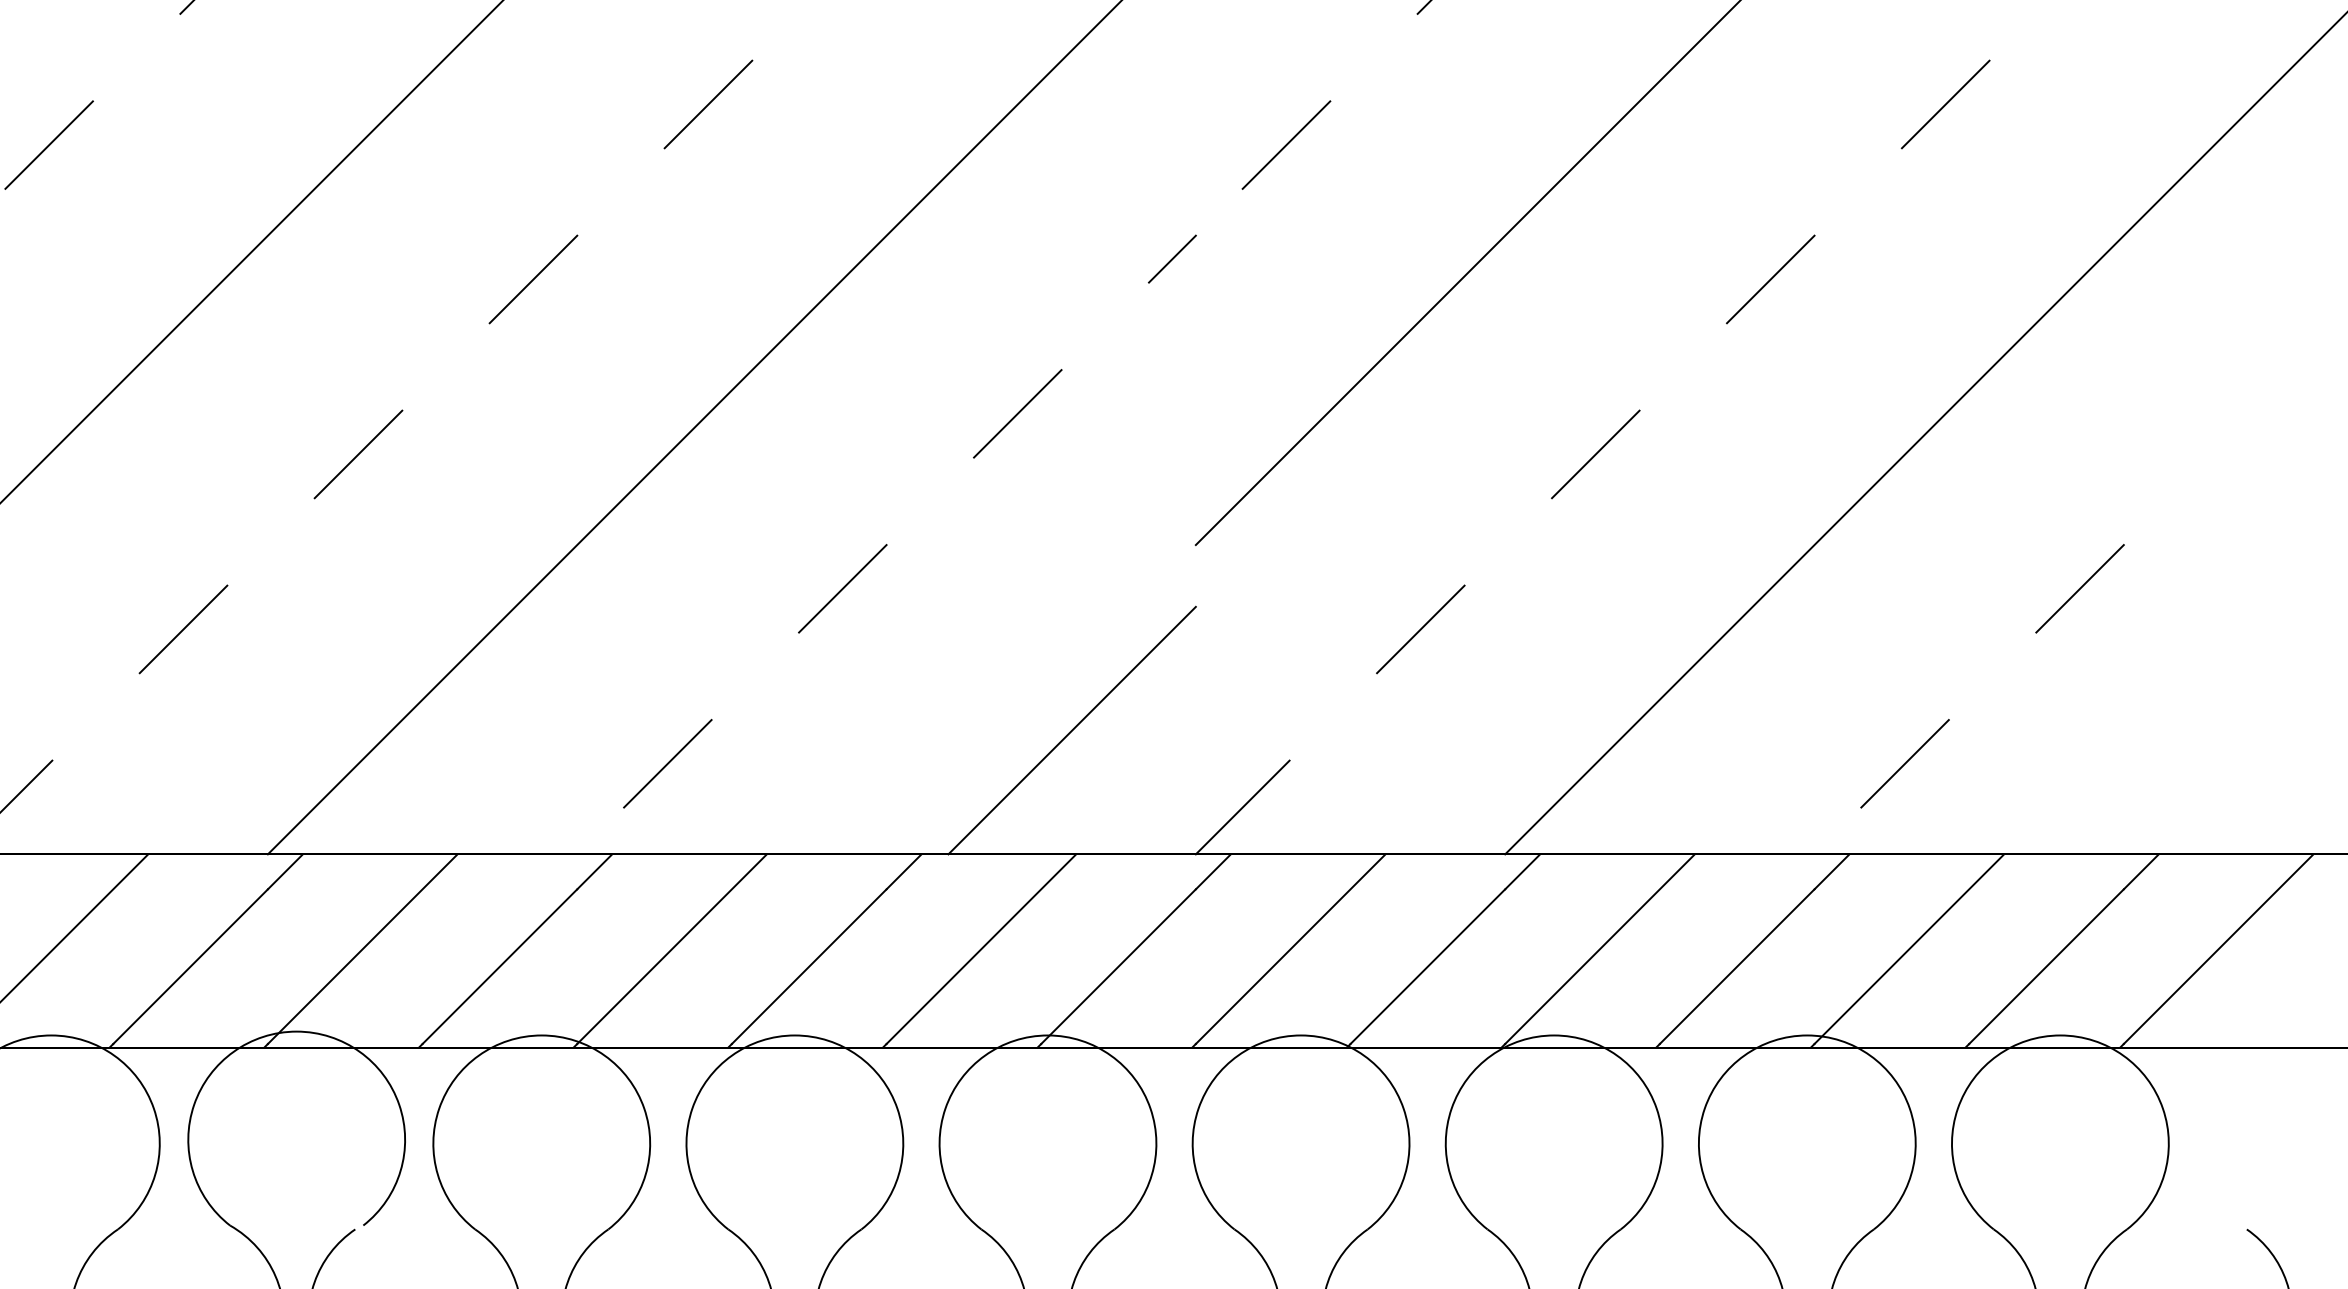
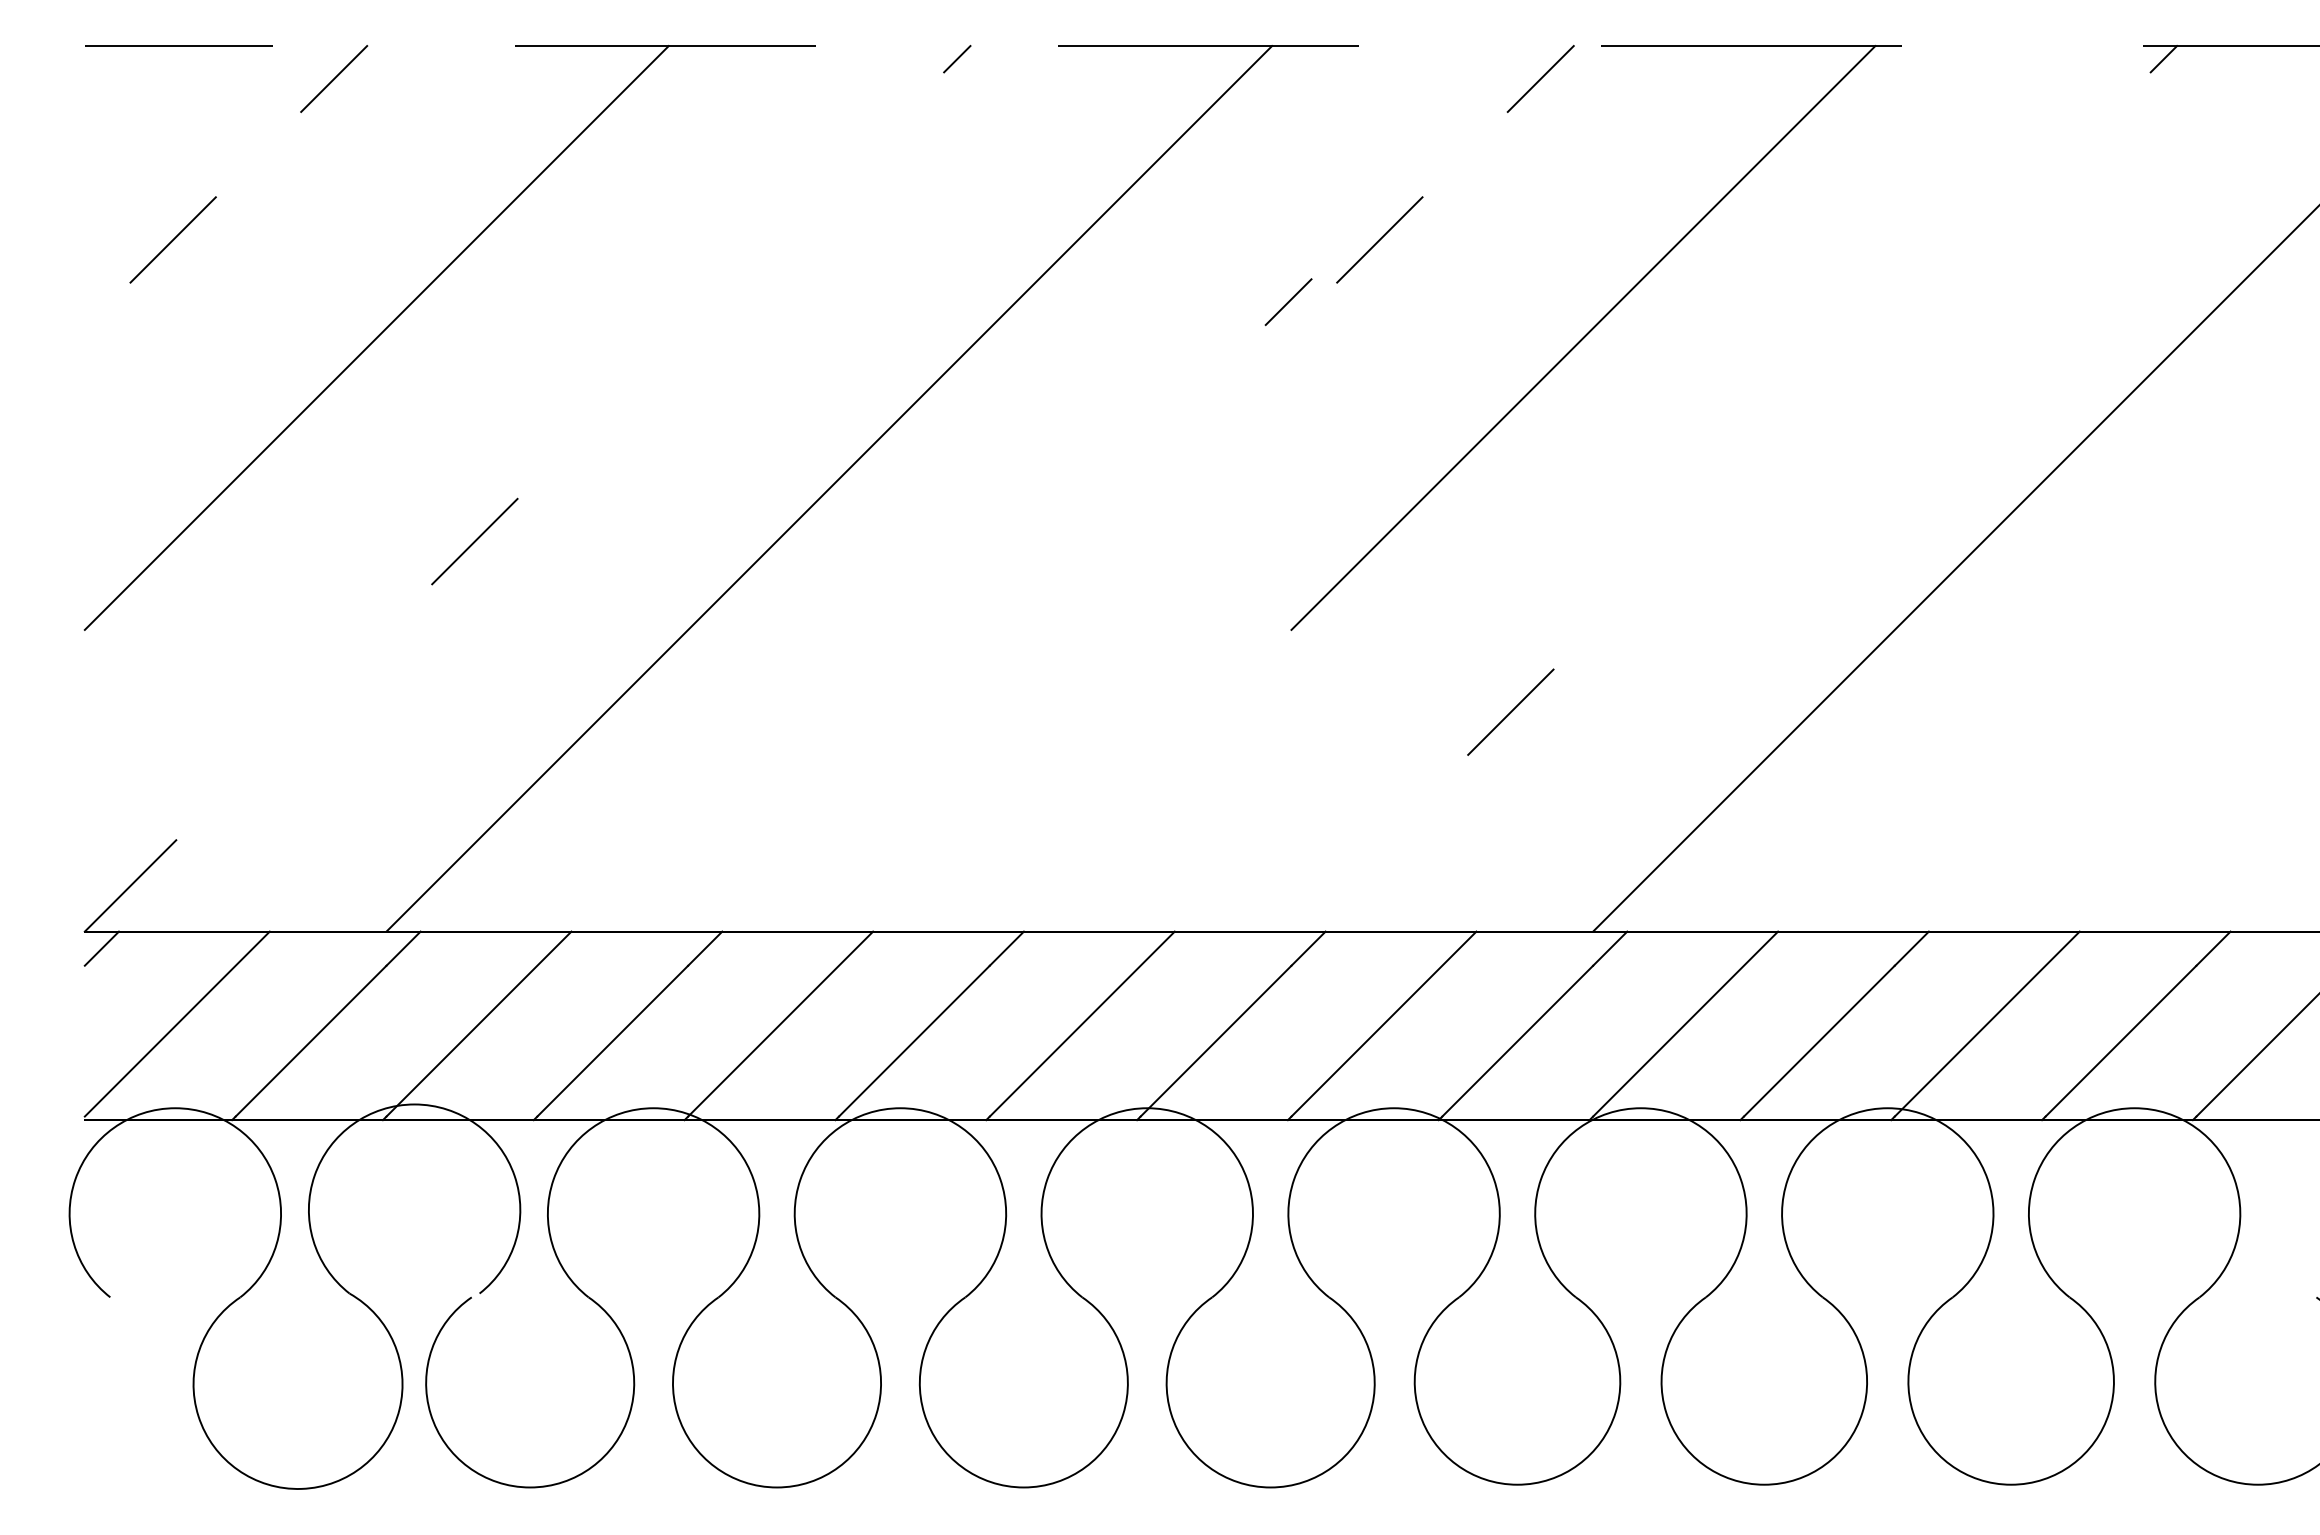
line: (707, 103) -> (815, 199), removed
line: (1945, 103) -> (2022, 199), removed
line: (1172, 259) -> (1288, 302), moved
line: (533, 278) -> (645, 370), removed
line: (1770, 278) -> (1851, 370), removed
line: (1017, 413) -> (1117, 501), removed
line: (1595, 454) -> (1681, 541), removed
line: (842, 588) -> (946, 672), removed
line: (2079, 588) -> (2153, 672), removed
line: (182, 628) -> (303, 711), removed
line: (1071, 730) -> (1170, 810), removed
line: (667, 762) -> (776, 842), removed
line: (1904, 762) -> (1982, 842), removed
line: (1242, 807) -> (1336, 885), removed

